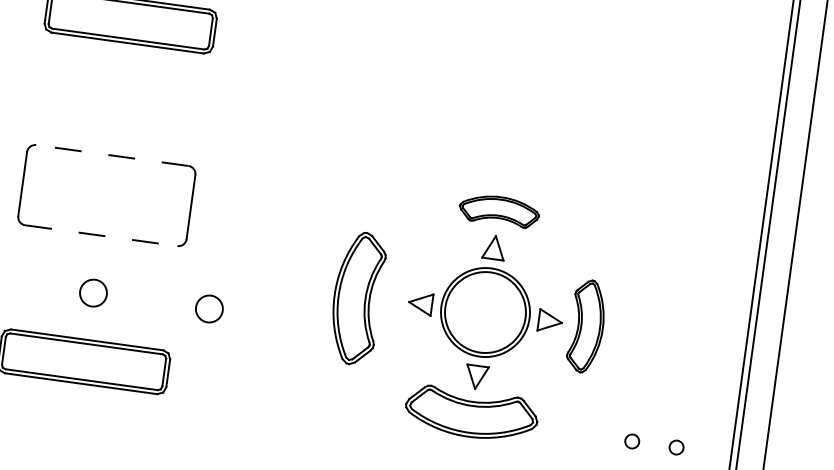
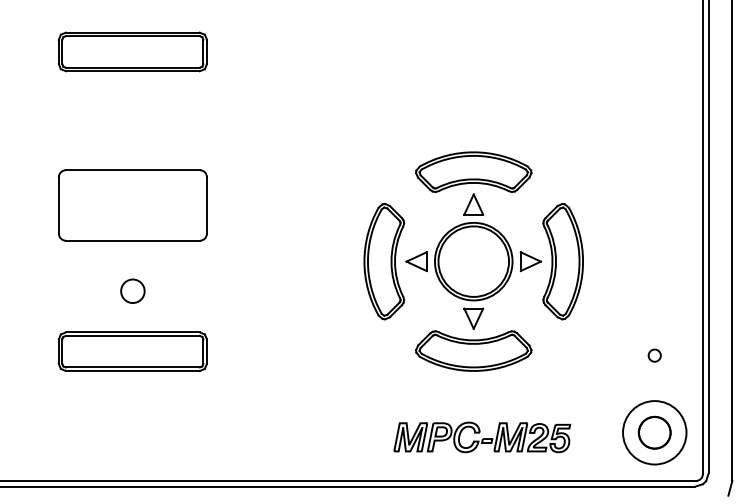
line: (111, 155) -> (132, 170), dashed -> solid
part: (499, 210) -> (473, 171), size x1.67
line: (100, 235) -> (132, 240), dashed -> solid
part: (357, 298) -> (384, 261), moved
circle: (209, 308) -> (234, 290), removed
part: (586, 326) -> (562, 261), size x1.43
circle: (631, 441) -> (615, 355), removed

